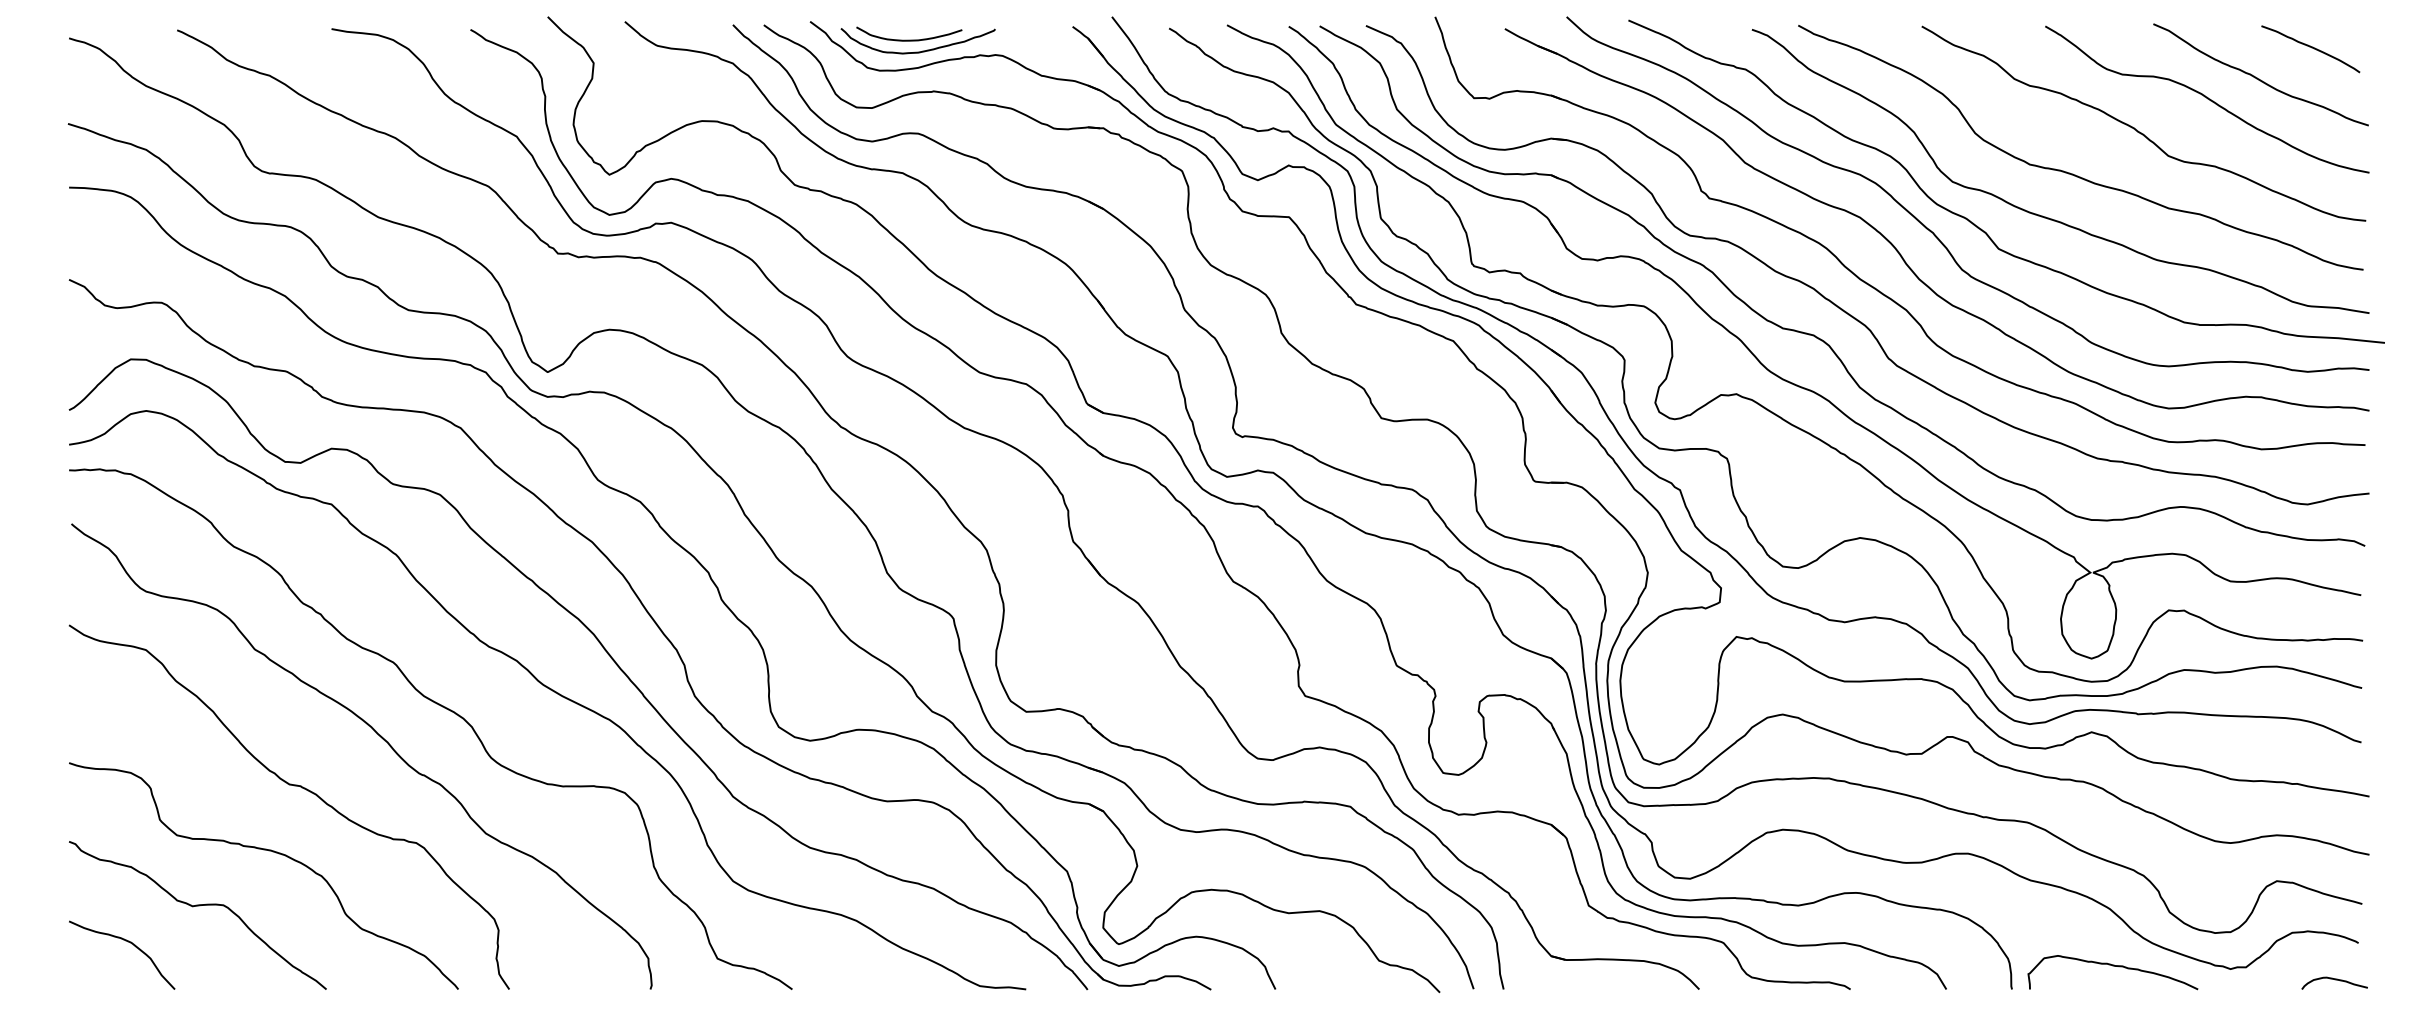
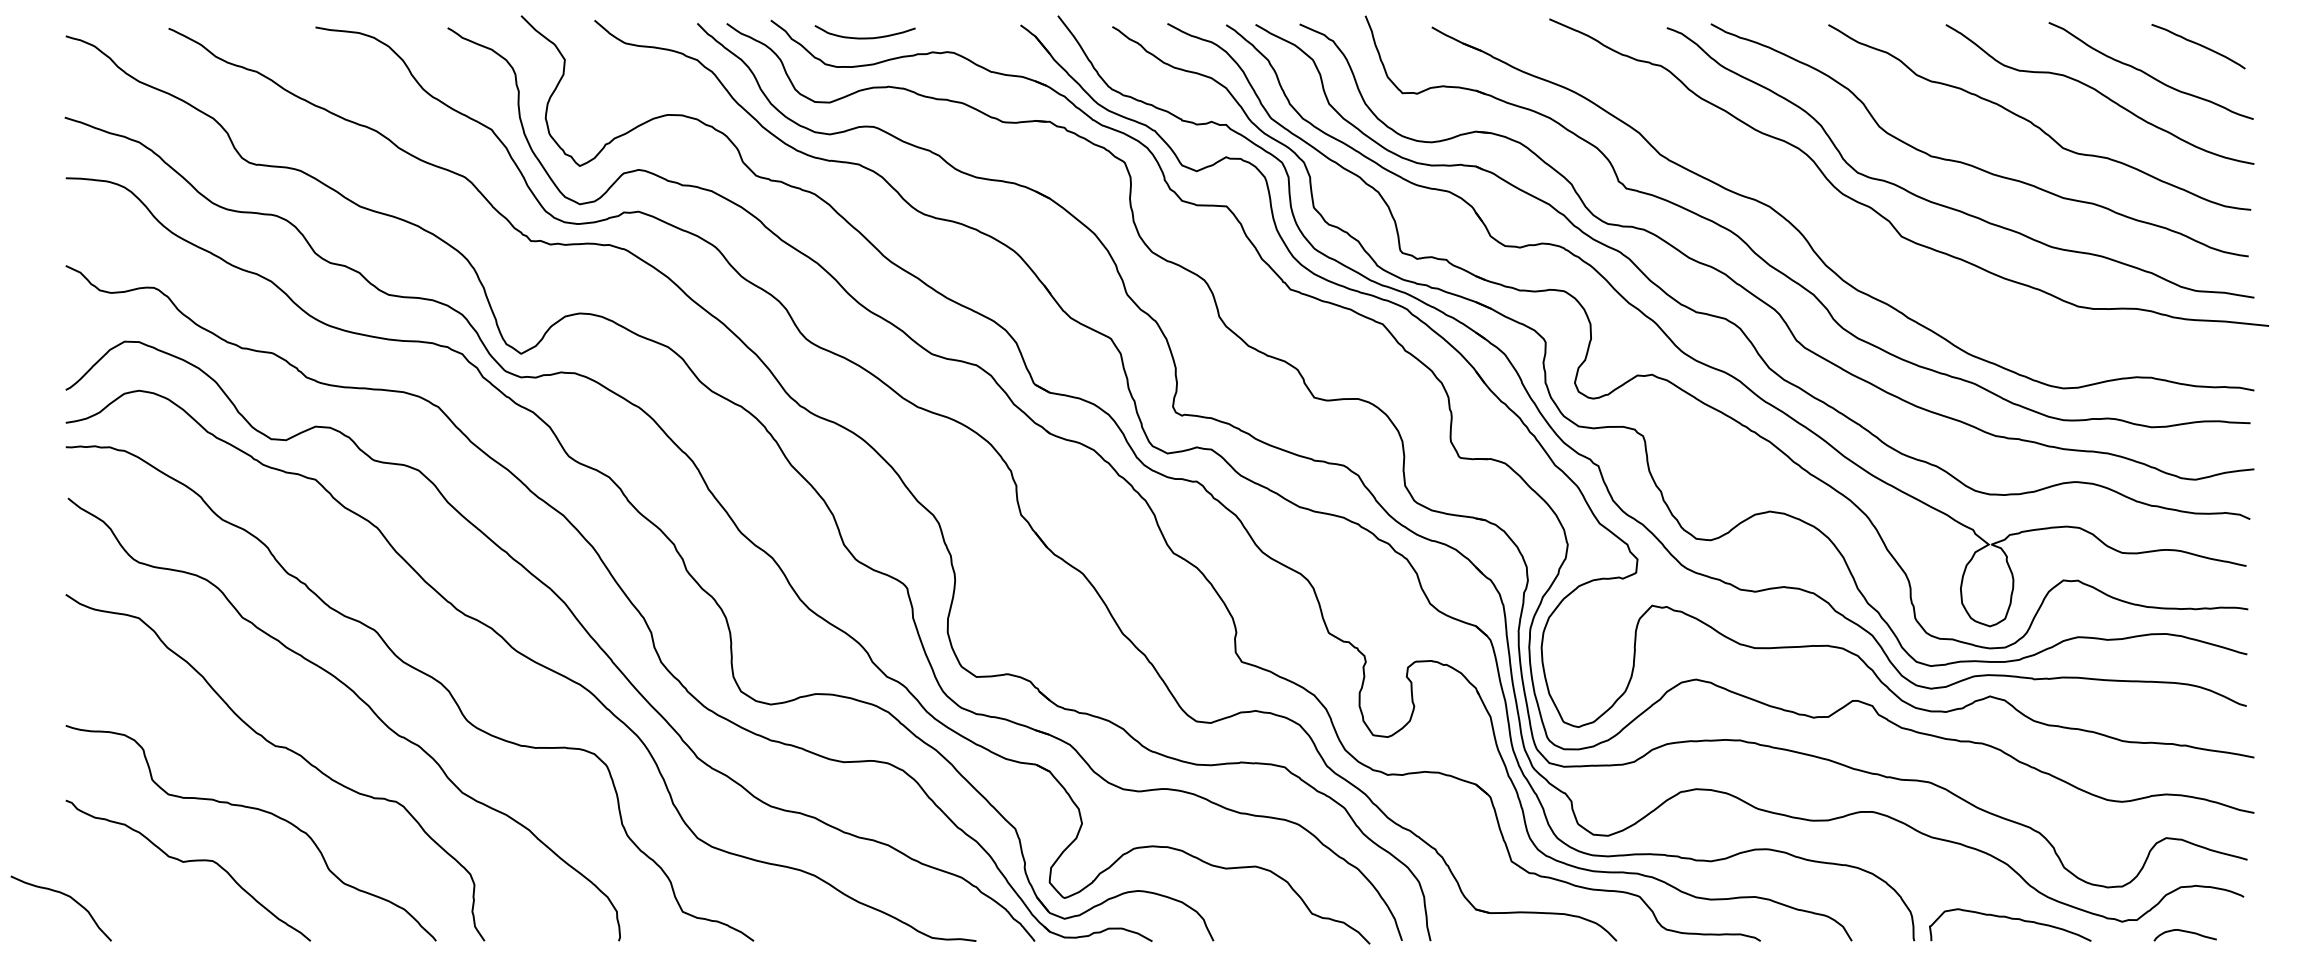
curve: (919, 51) -> (874, 48), removed
curve: (1931, 229) -> (1837, 218), removed
curve: (127, 942) -> (66, 896), moved
curve: (2333, 980) -> (2184, 932), moved

